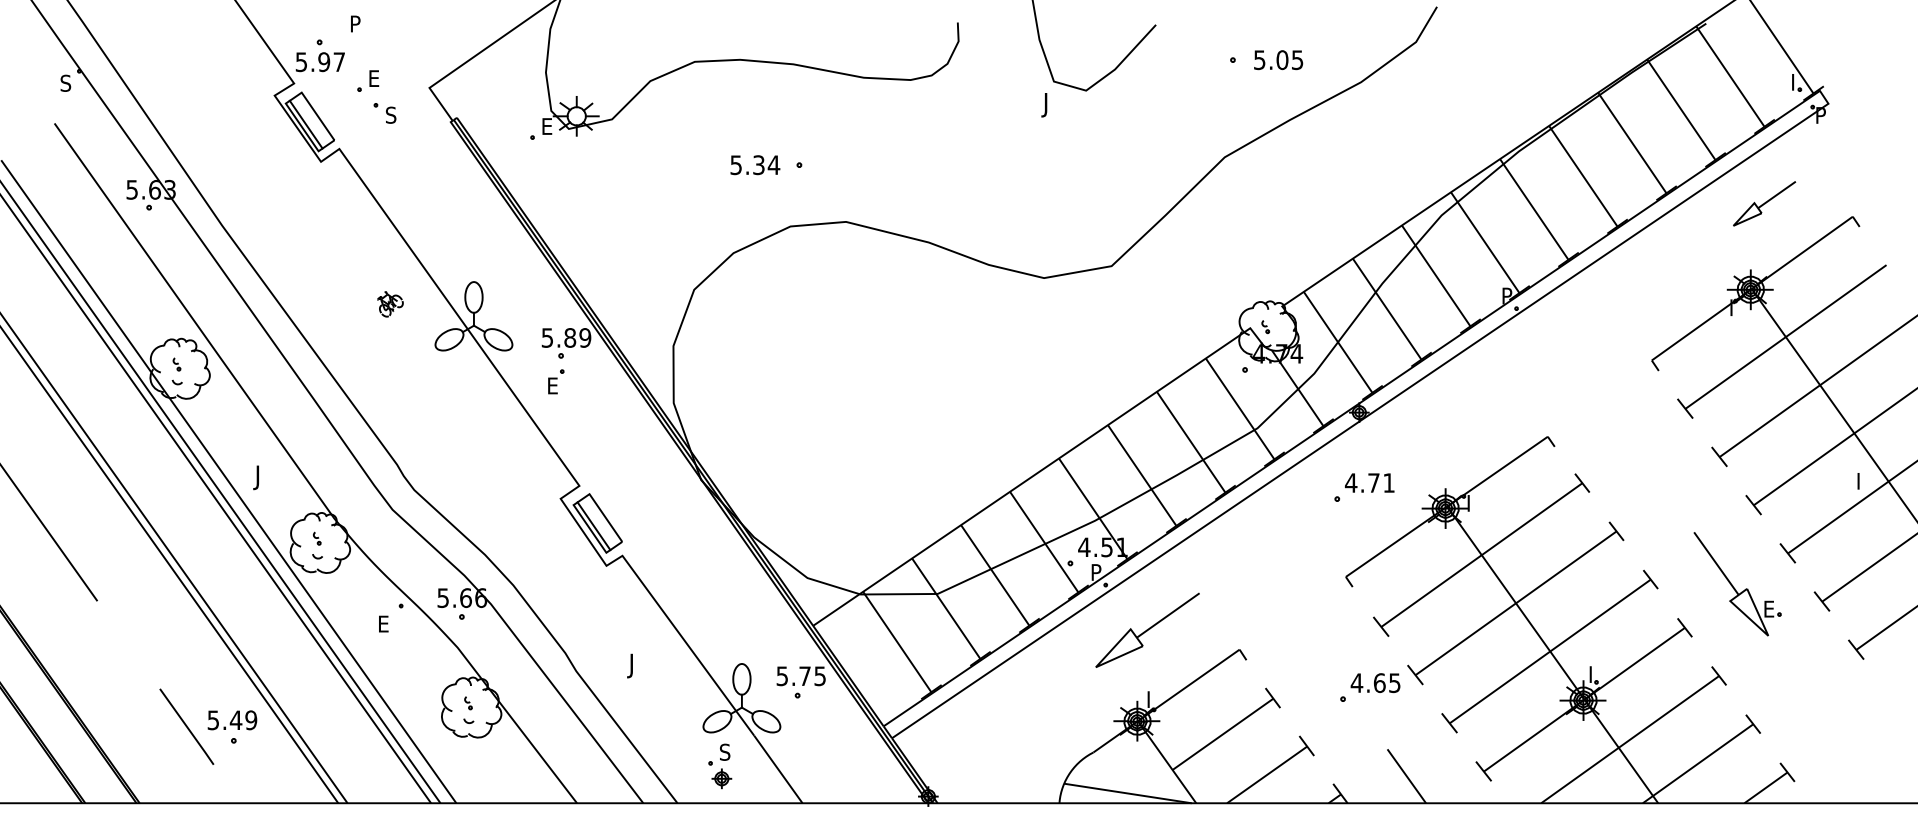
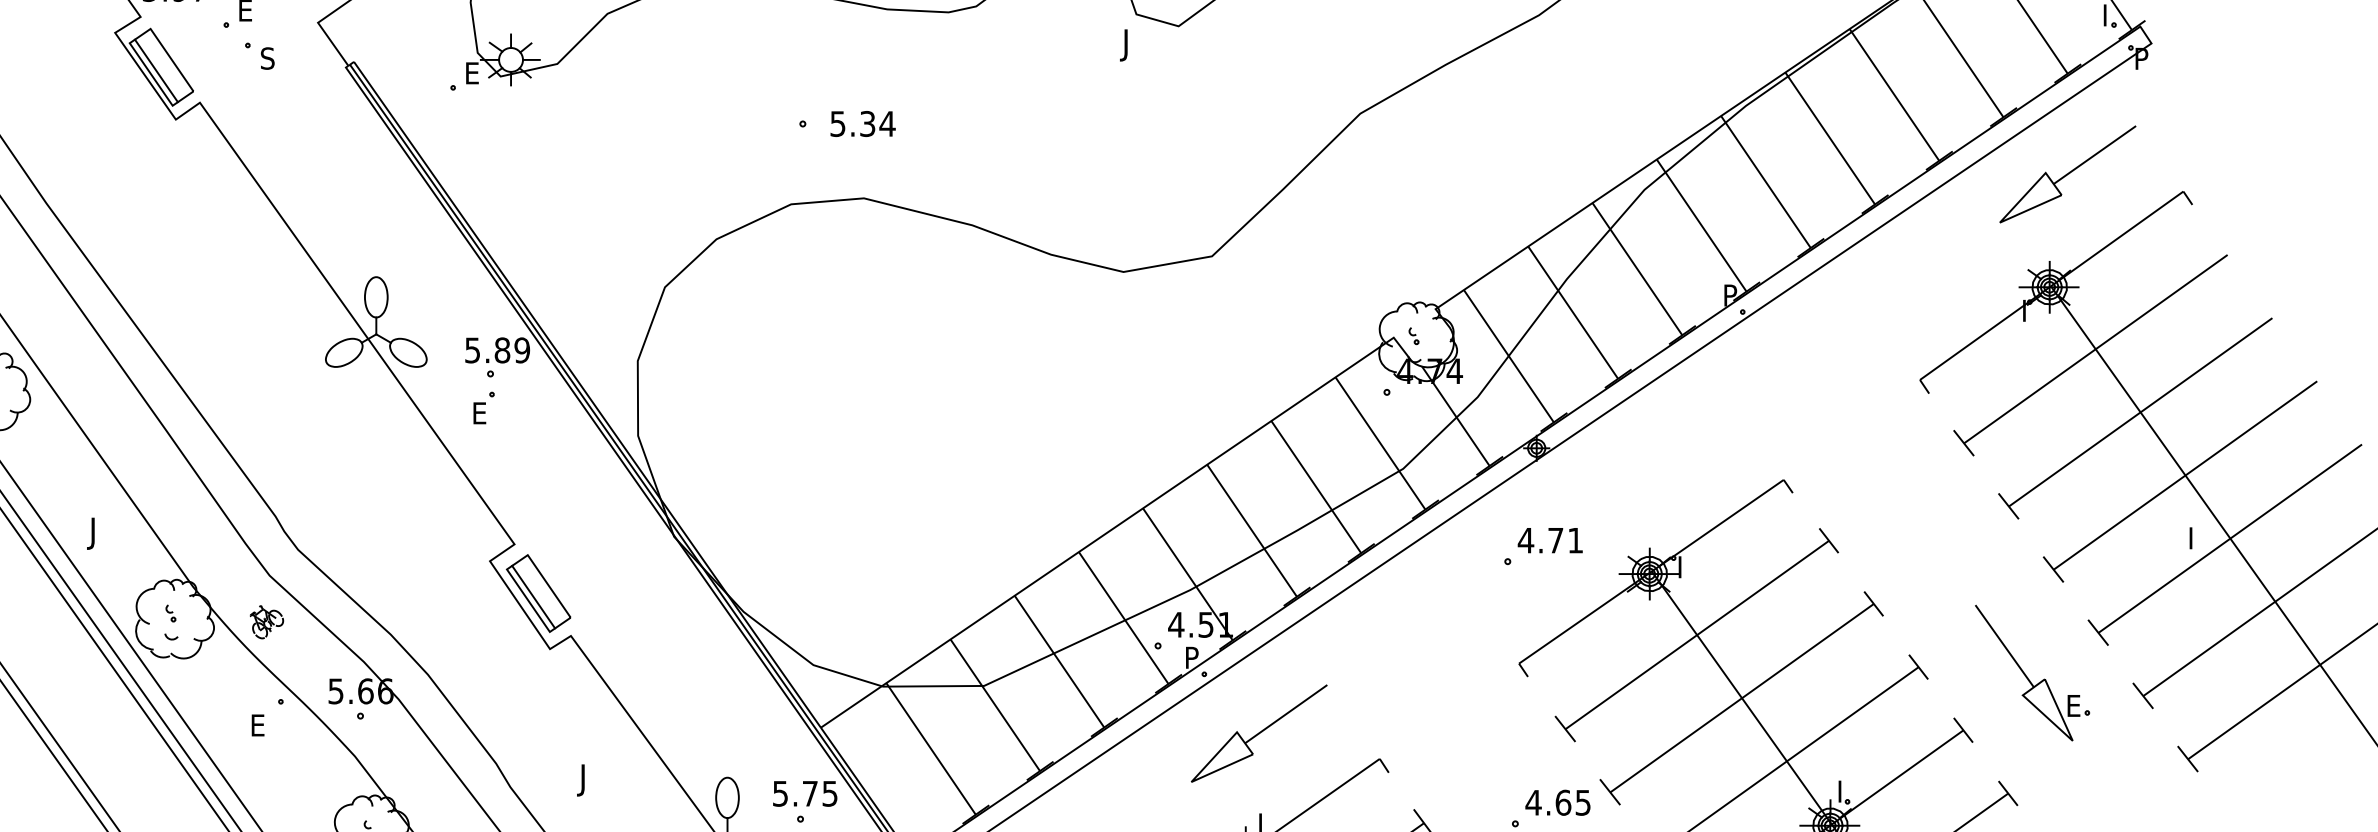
text: (755, 165) -> (863, 124), moved
part: (1764, 203) -> (2067, 174), size x1.67
part: (390, 304) -> (266, 622), moved

